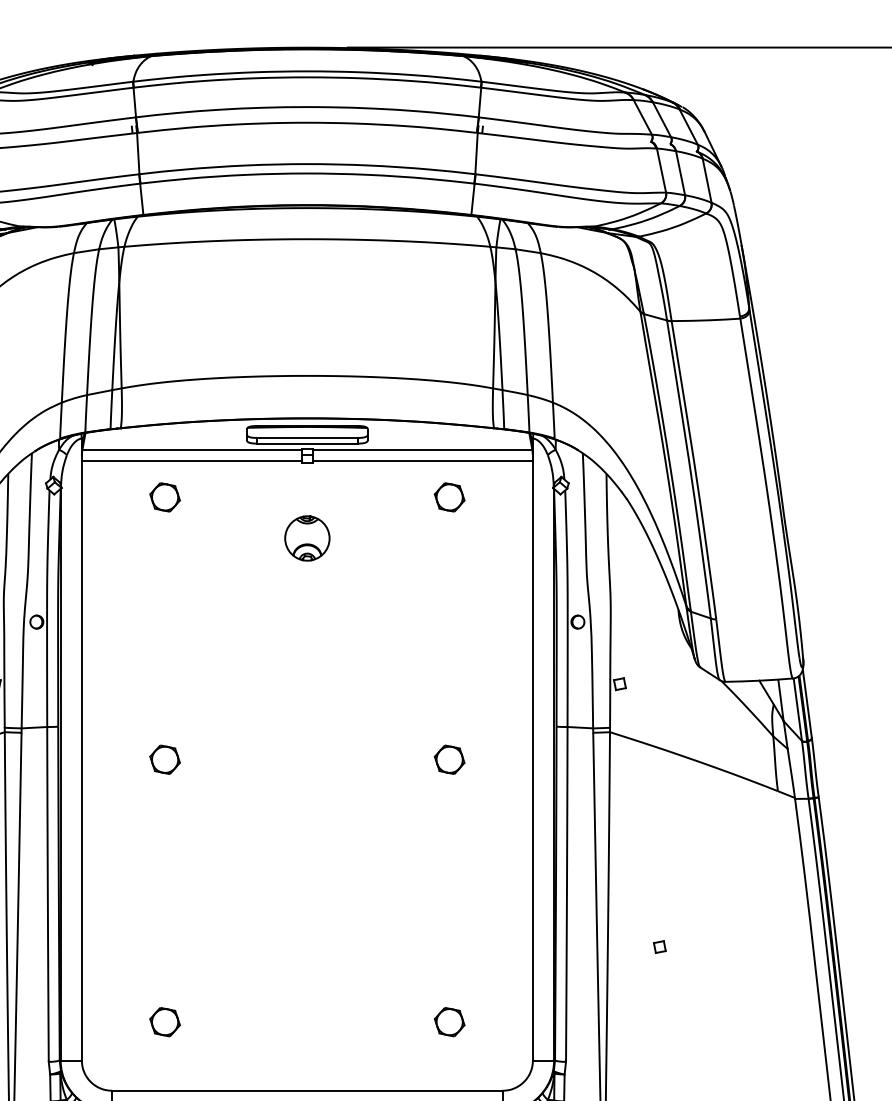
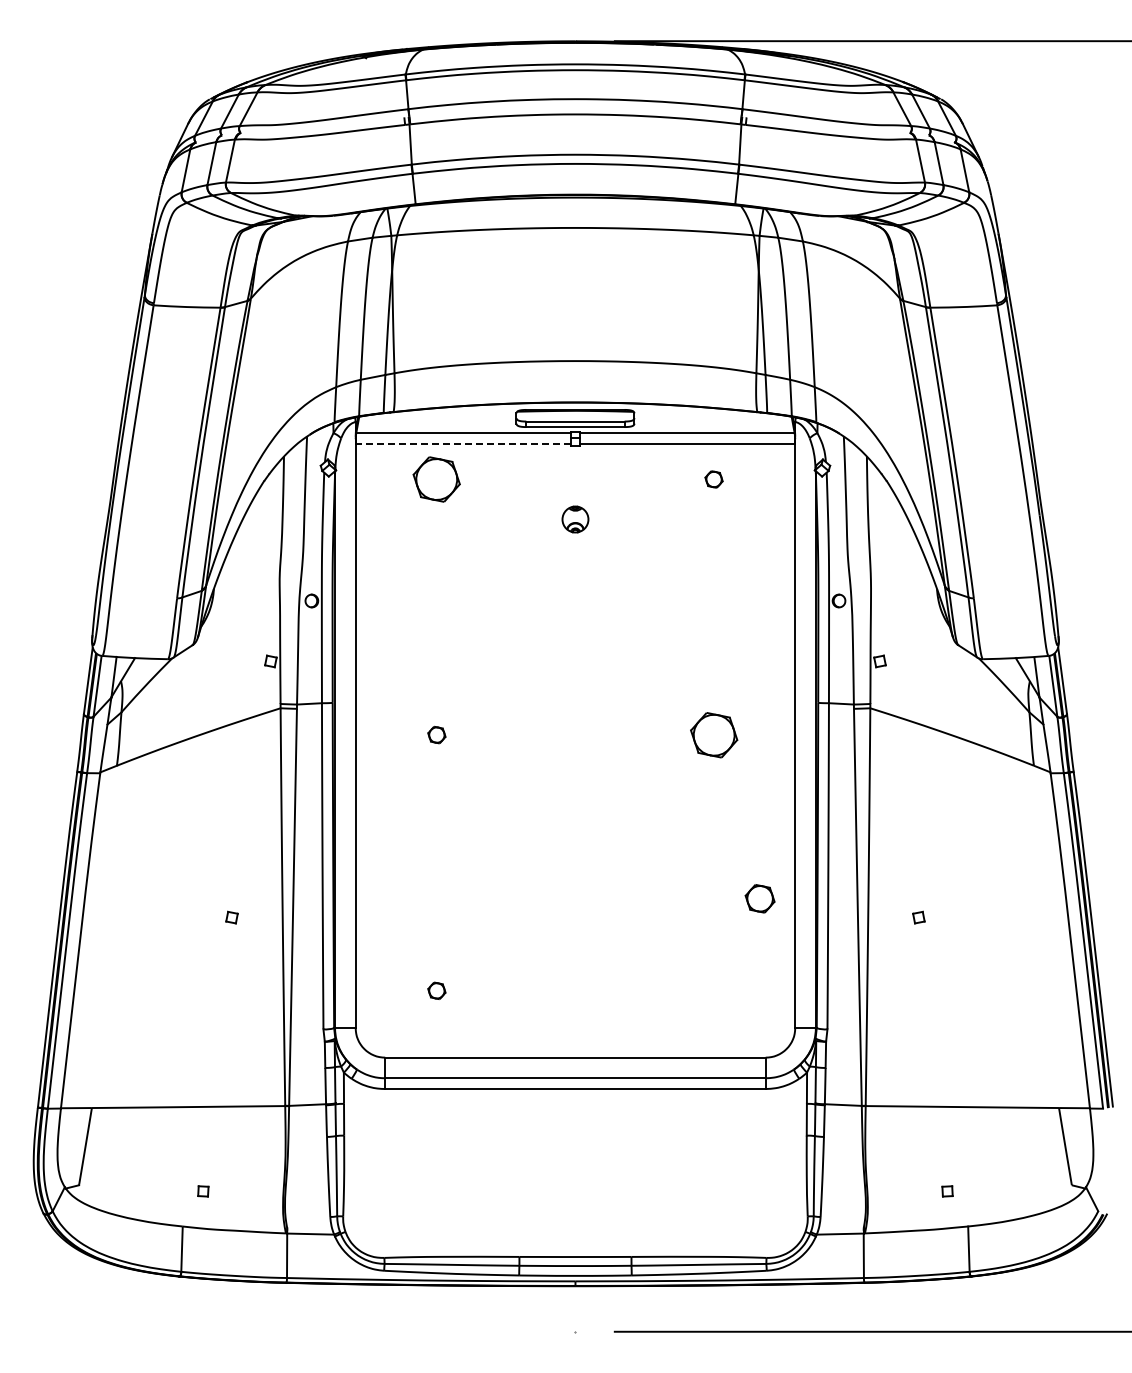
line: (191, 461) -> (462, 444), solid -> dashed
part: (164, 497) -> (436, 479), size x1.6
part: (449, 497) -> (713, 479), size x0.6
part: (307, 538) -> (575, 519), size x0.6
part: (164, 759) -> (436, 734), size x0.6
part: (449, 759) -> (713, 734), size x1.6
part: (164, 1021) -> (436, 990), size x0.6
part: (449, 1021) -> (759, 898), moved

